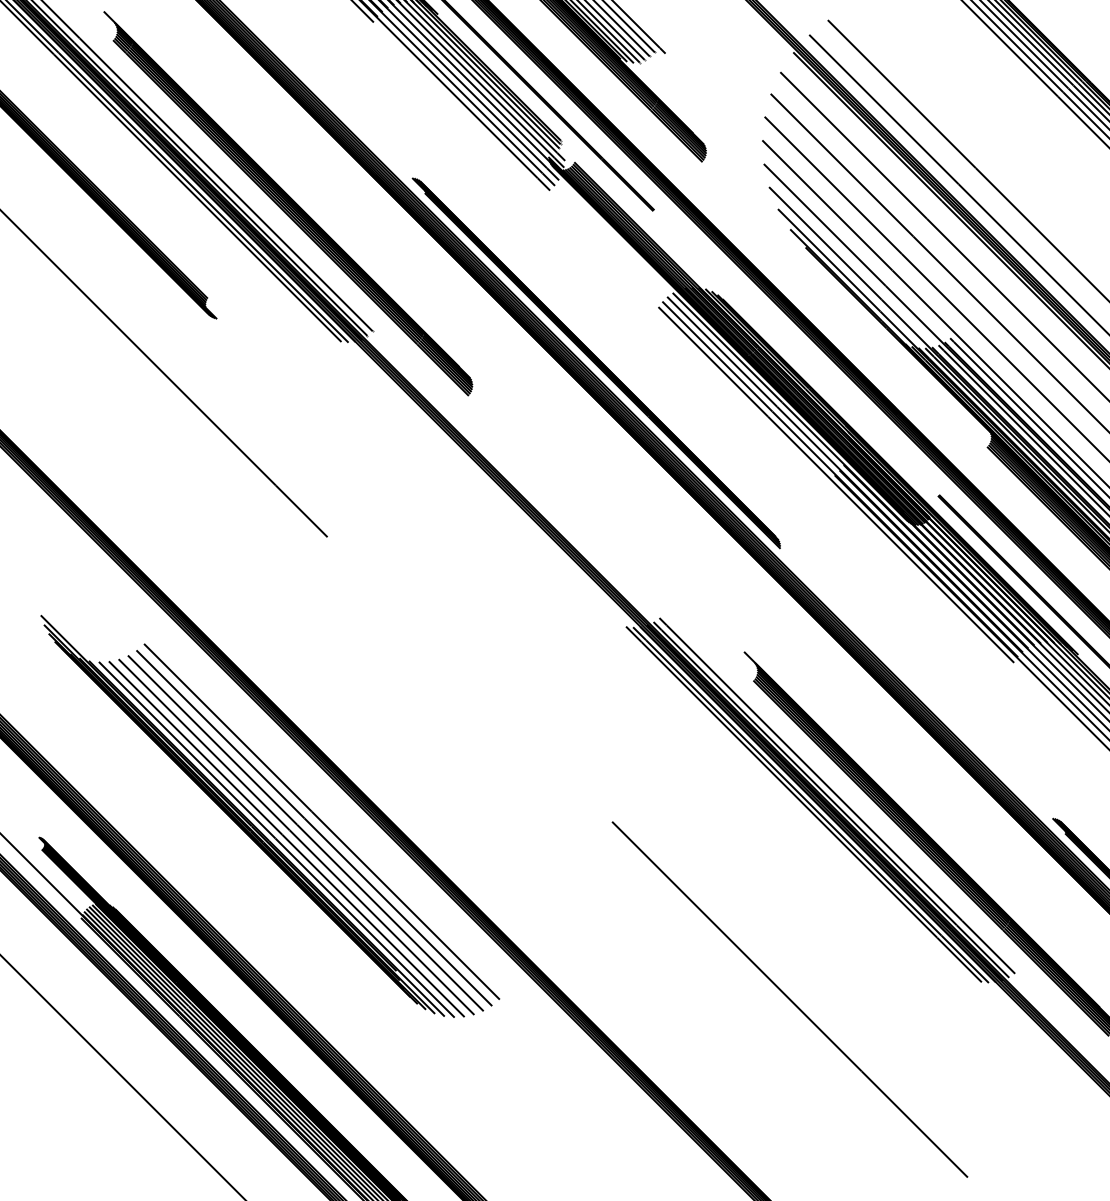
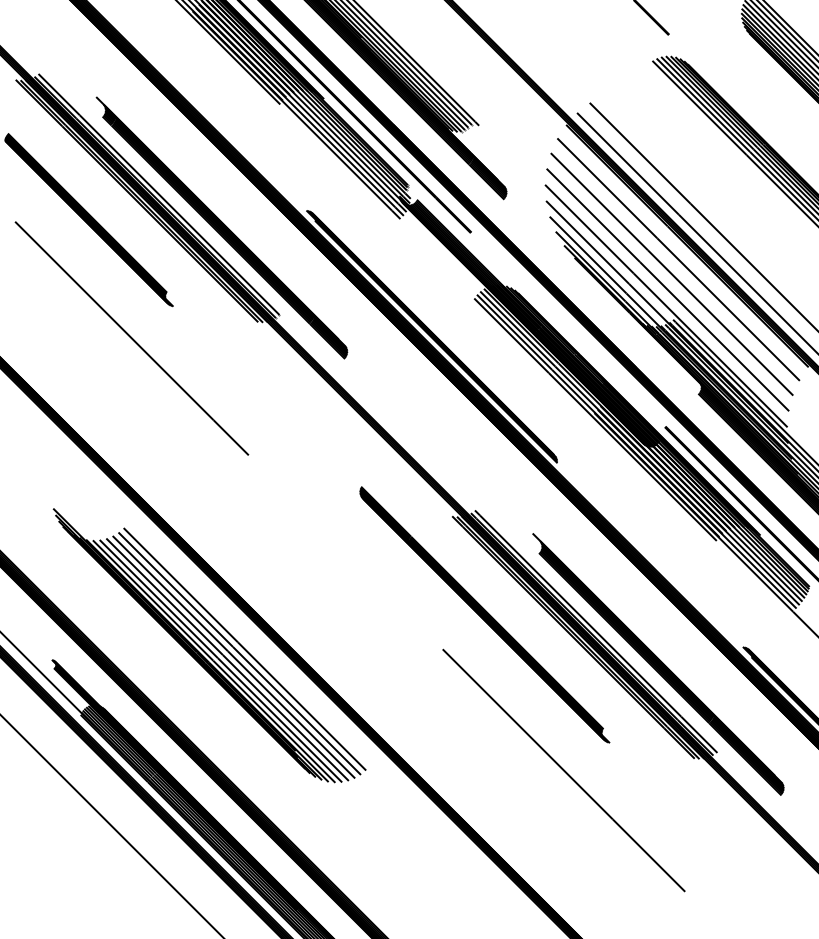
part: (673, 770) -> (484, 614), added

